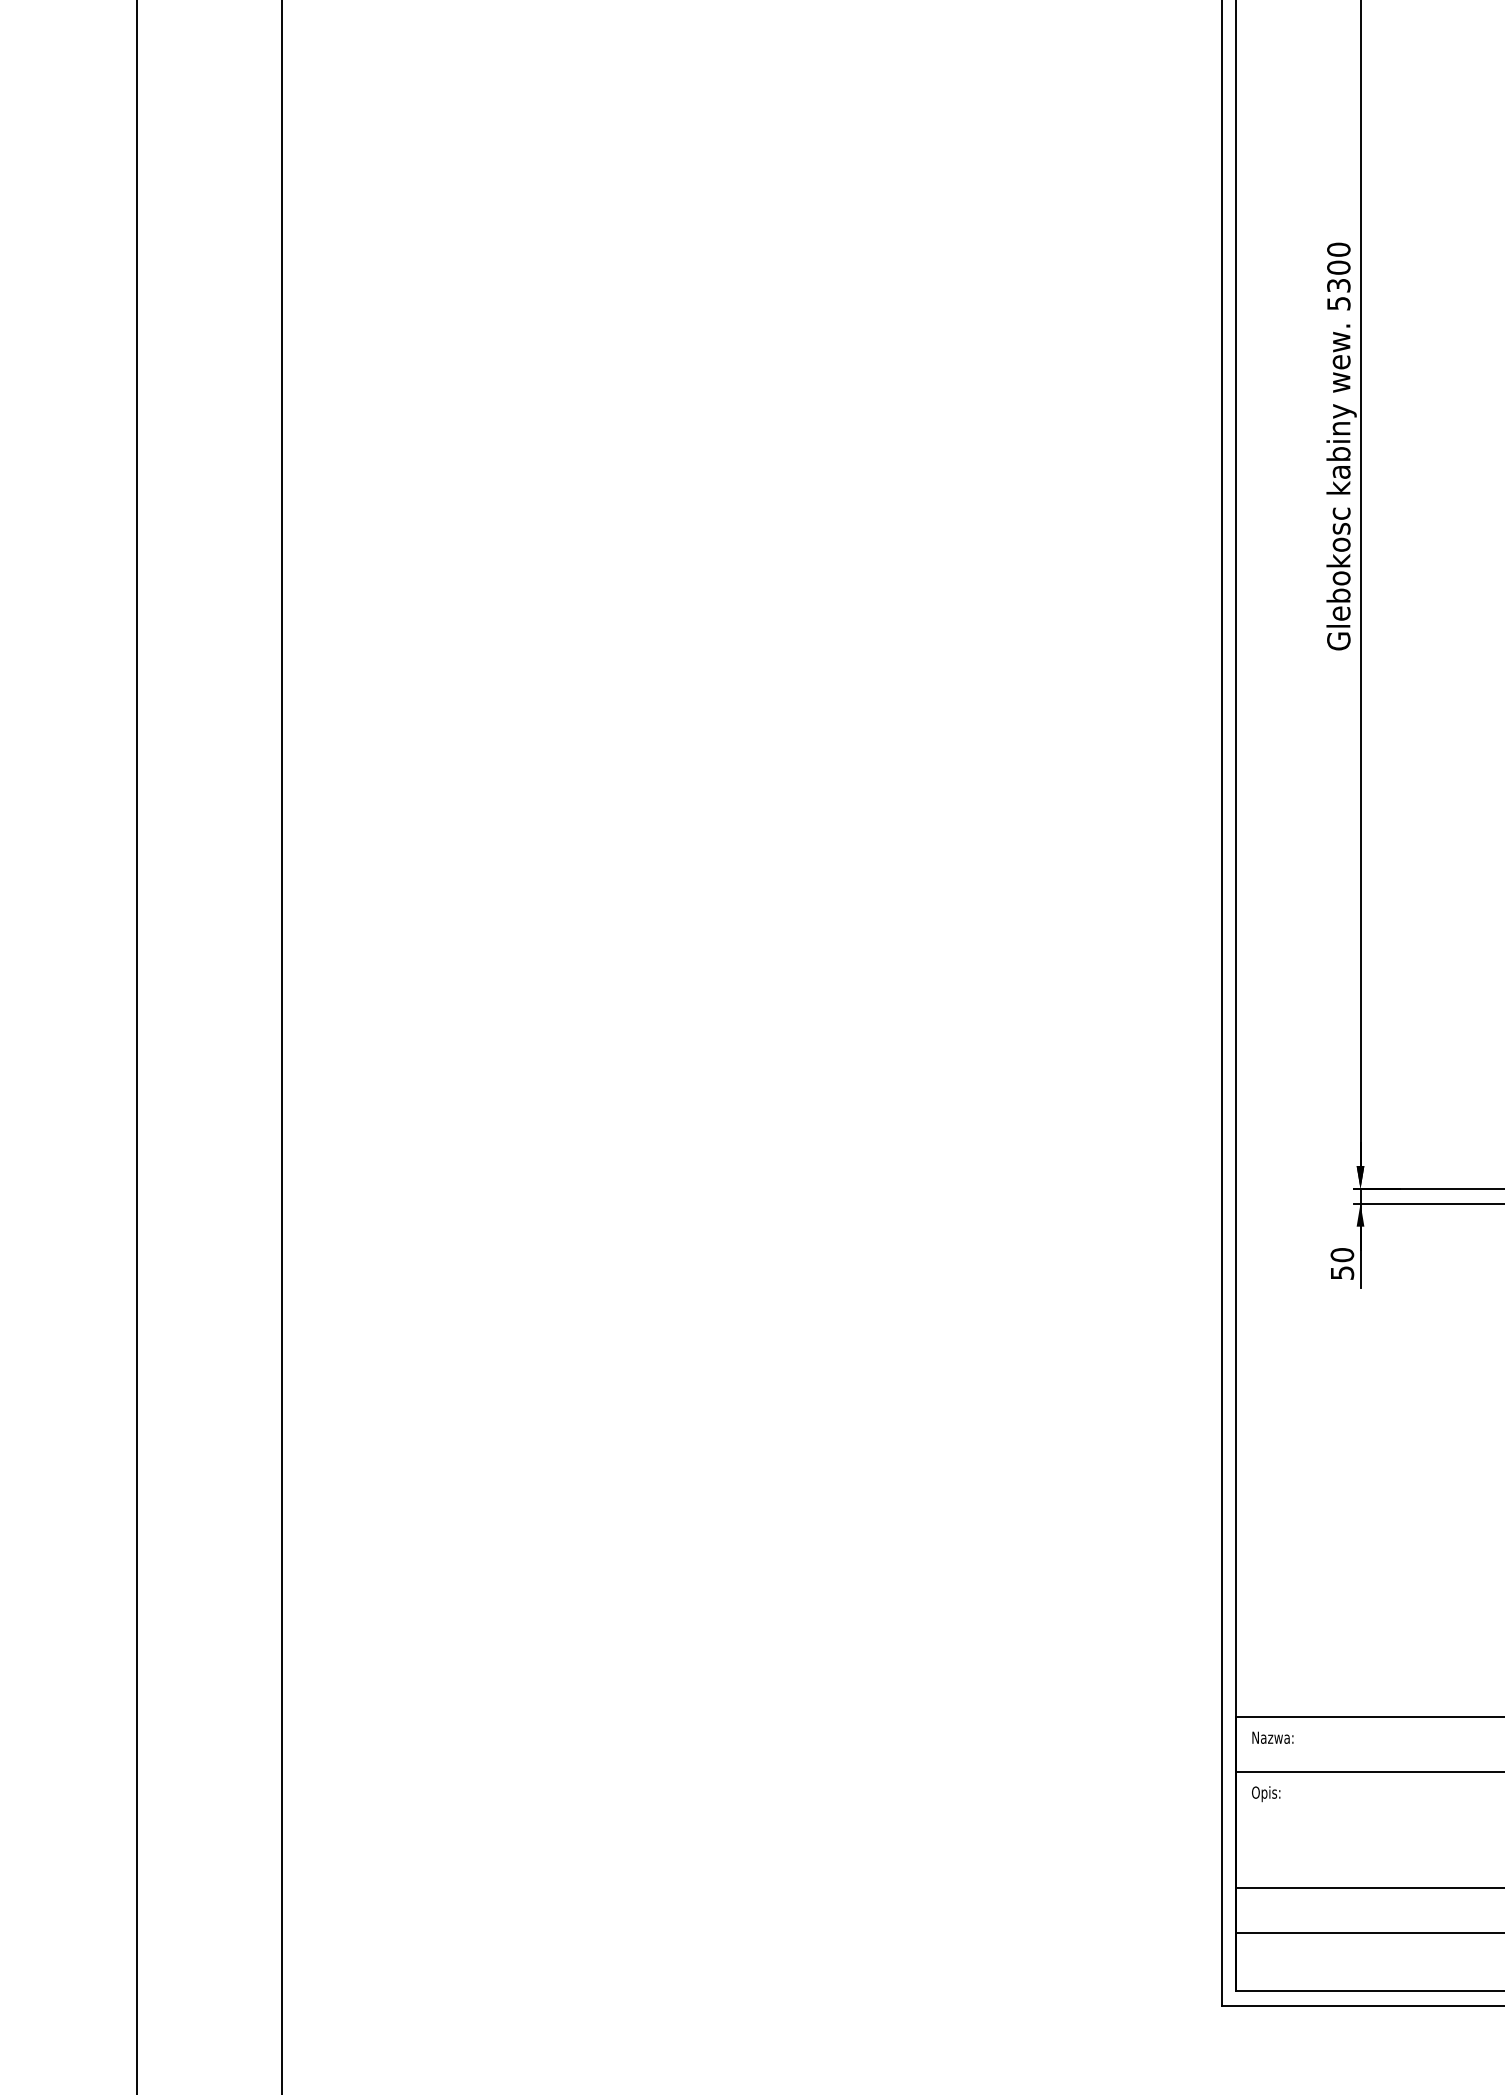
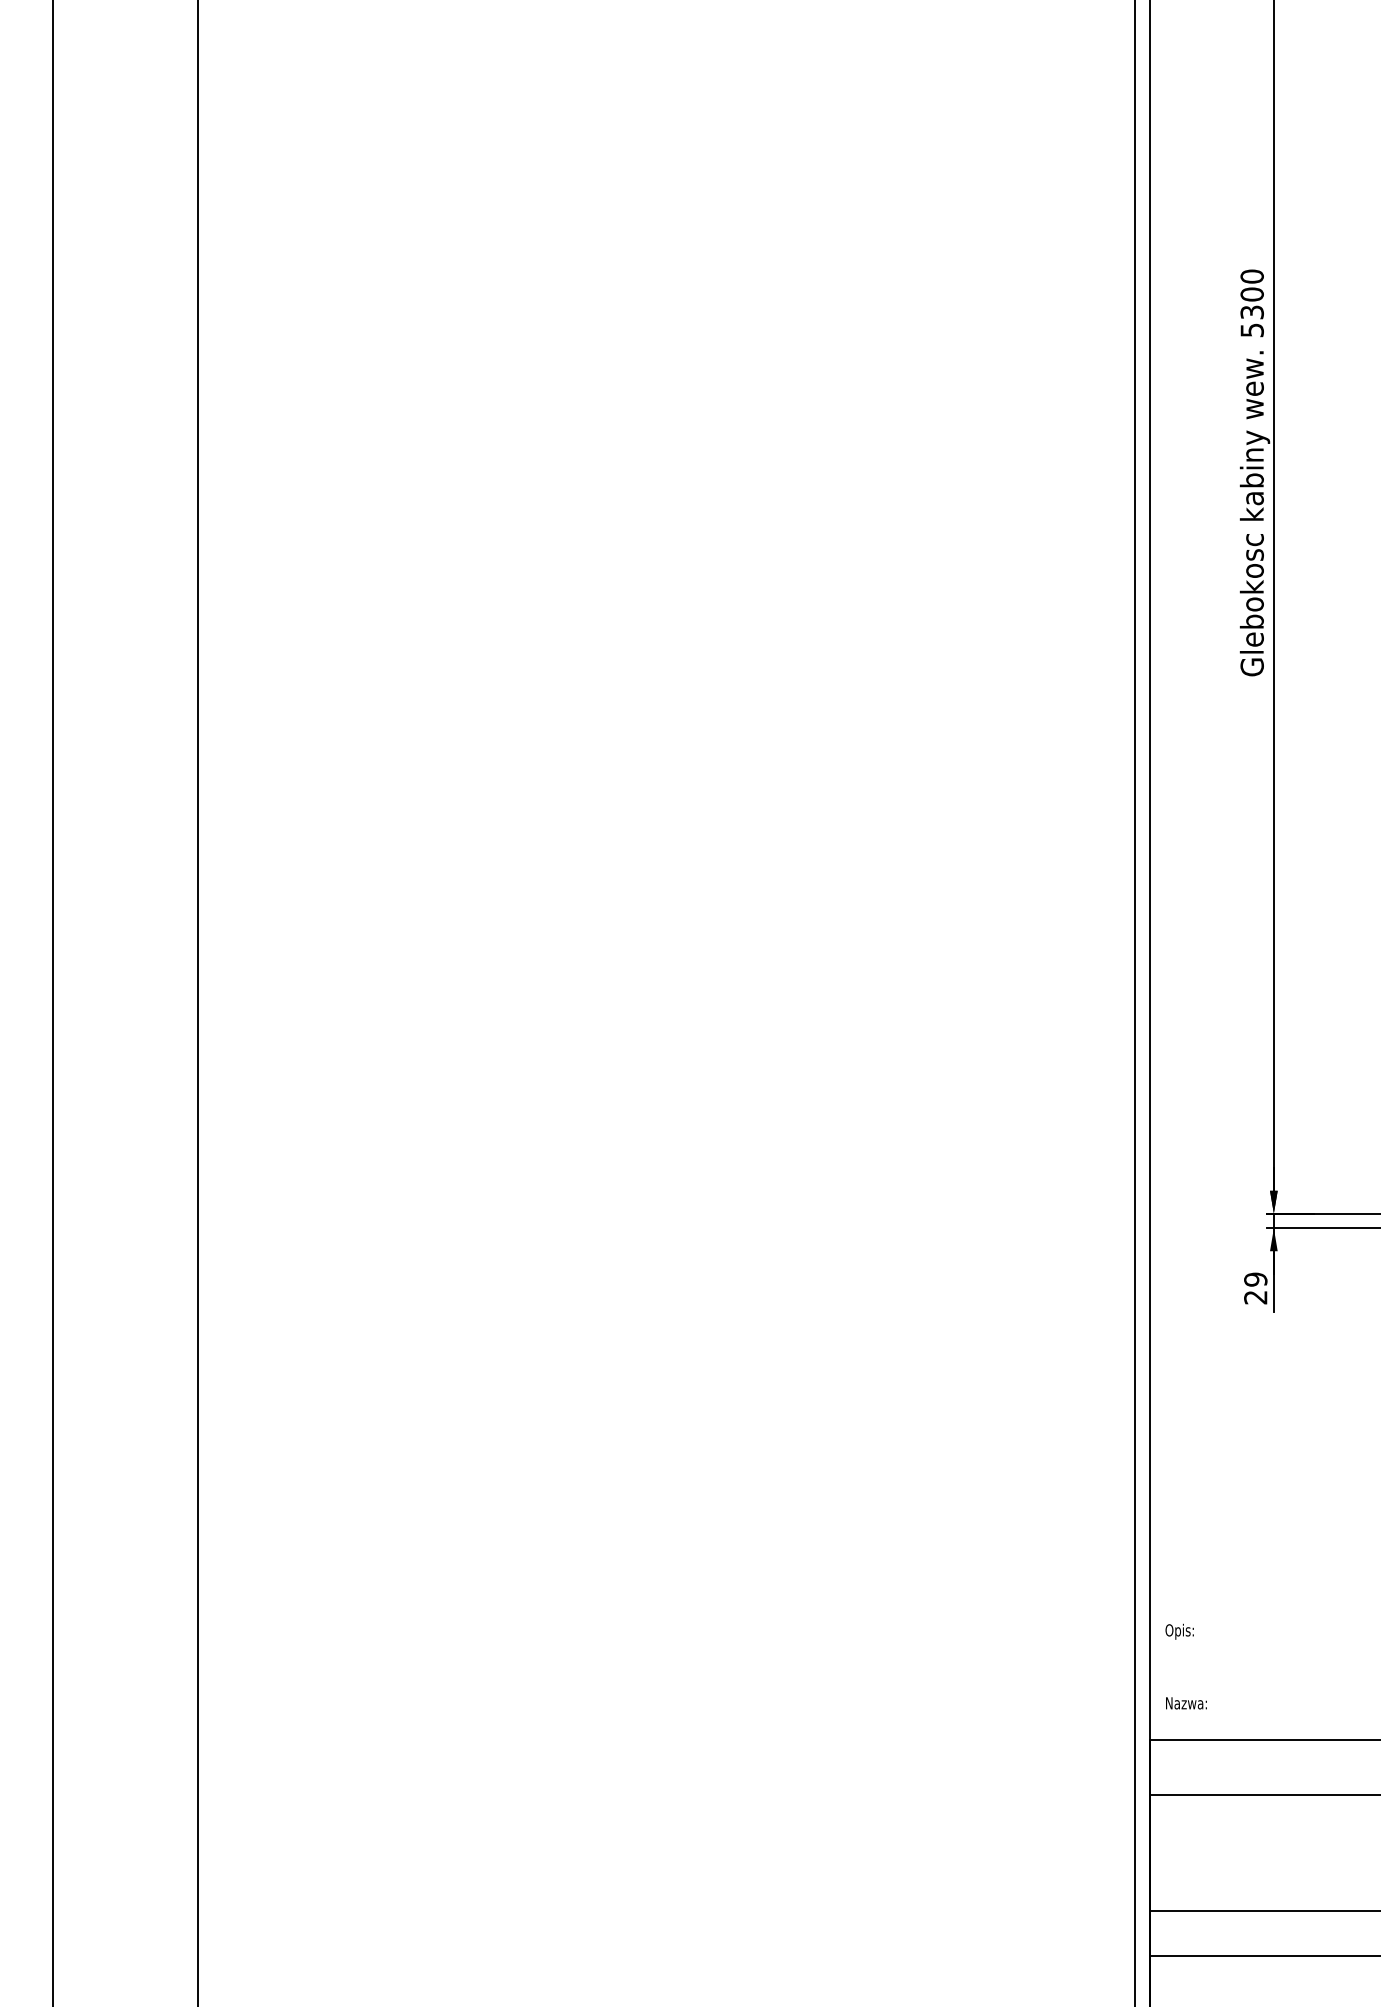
text: (1342, 1263) -> (1255, 1287), 50 -> 29
text: (1272, 1737) -> (1186, 1703), moved
text: (1266, 1794) -> (1180, 1632), moved

